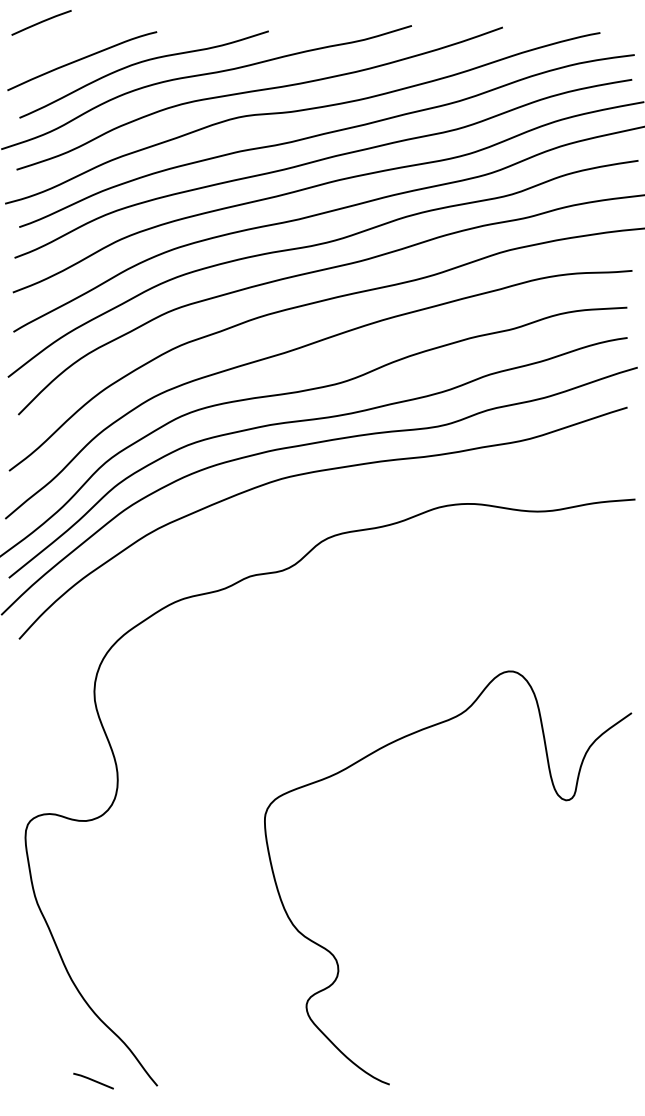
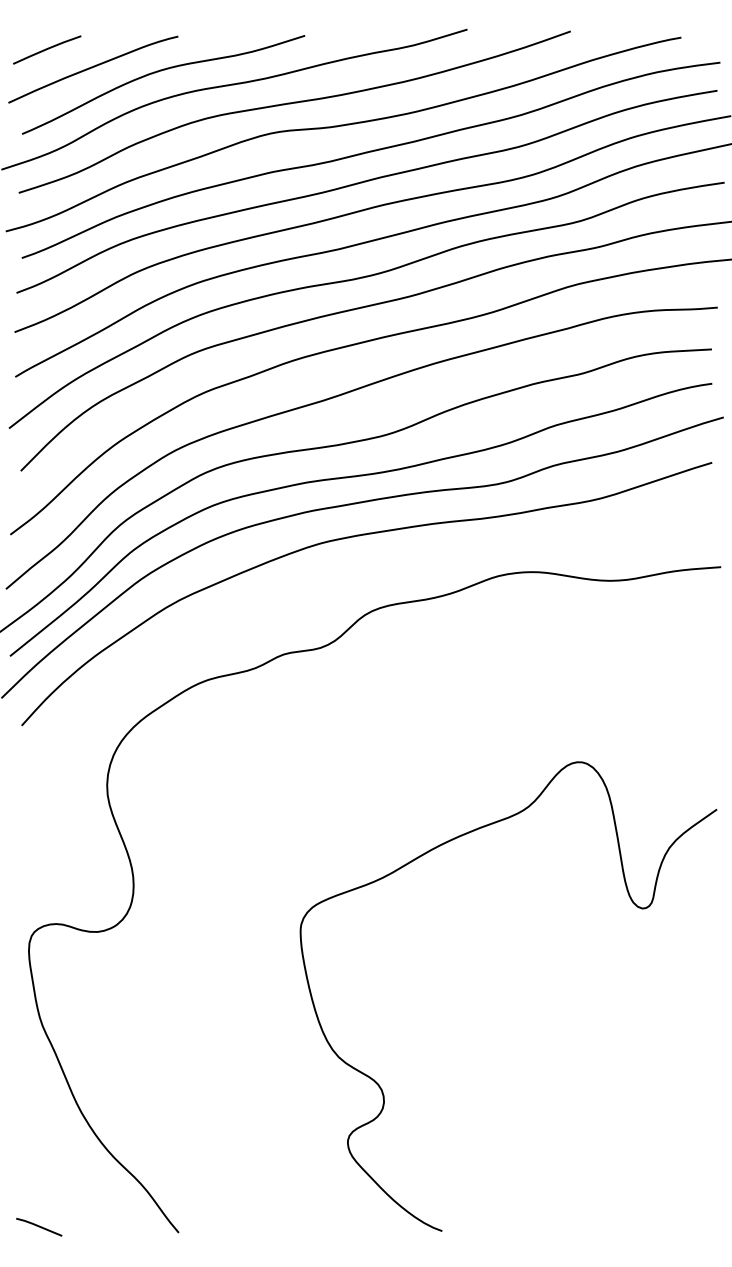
line: (41, 22) -> (47, 49), moved
line: (93, 1080) -> (39, 1226), moved

